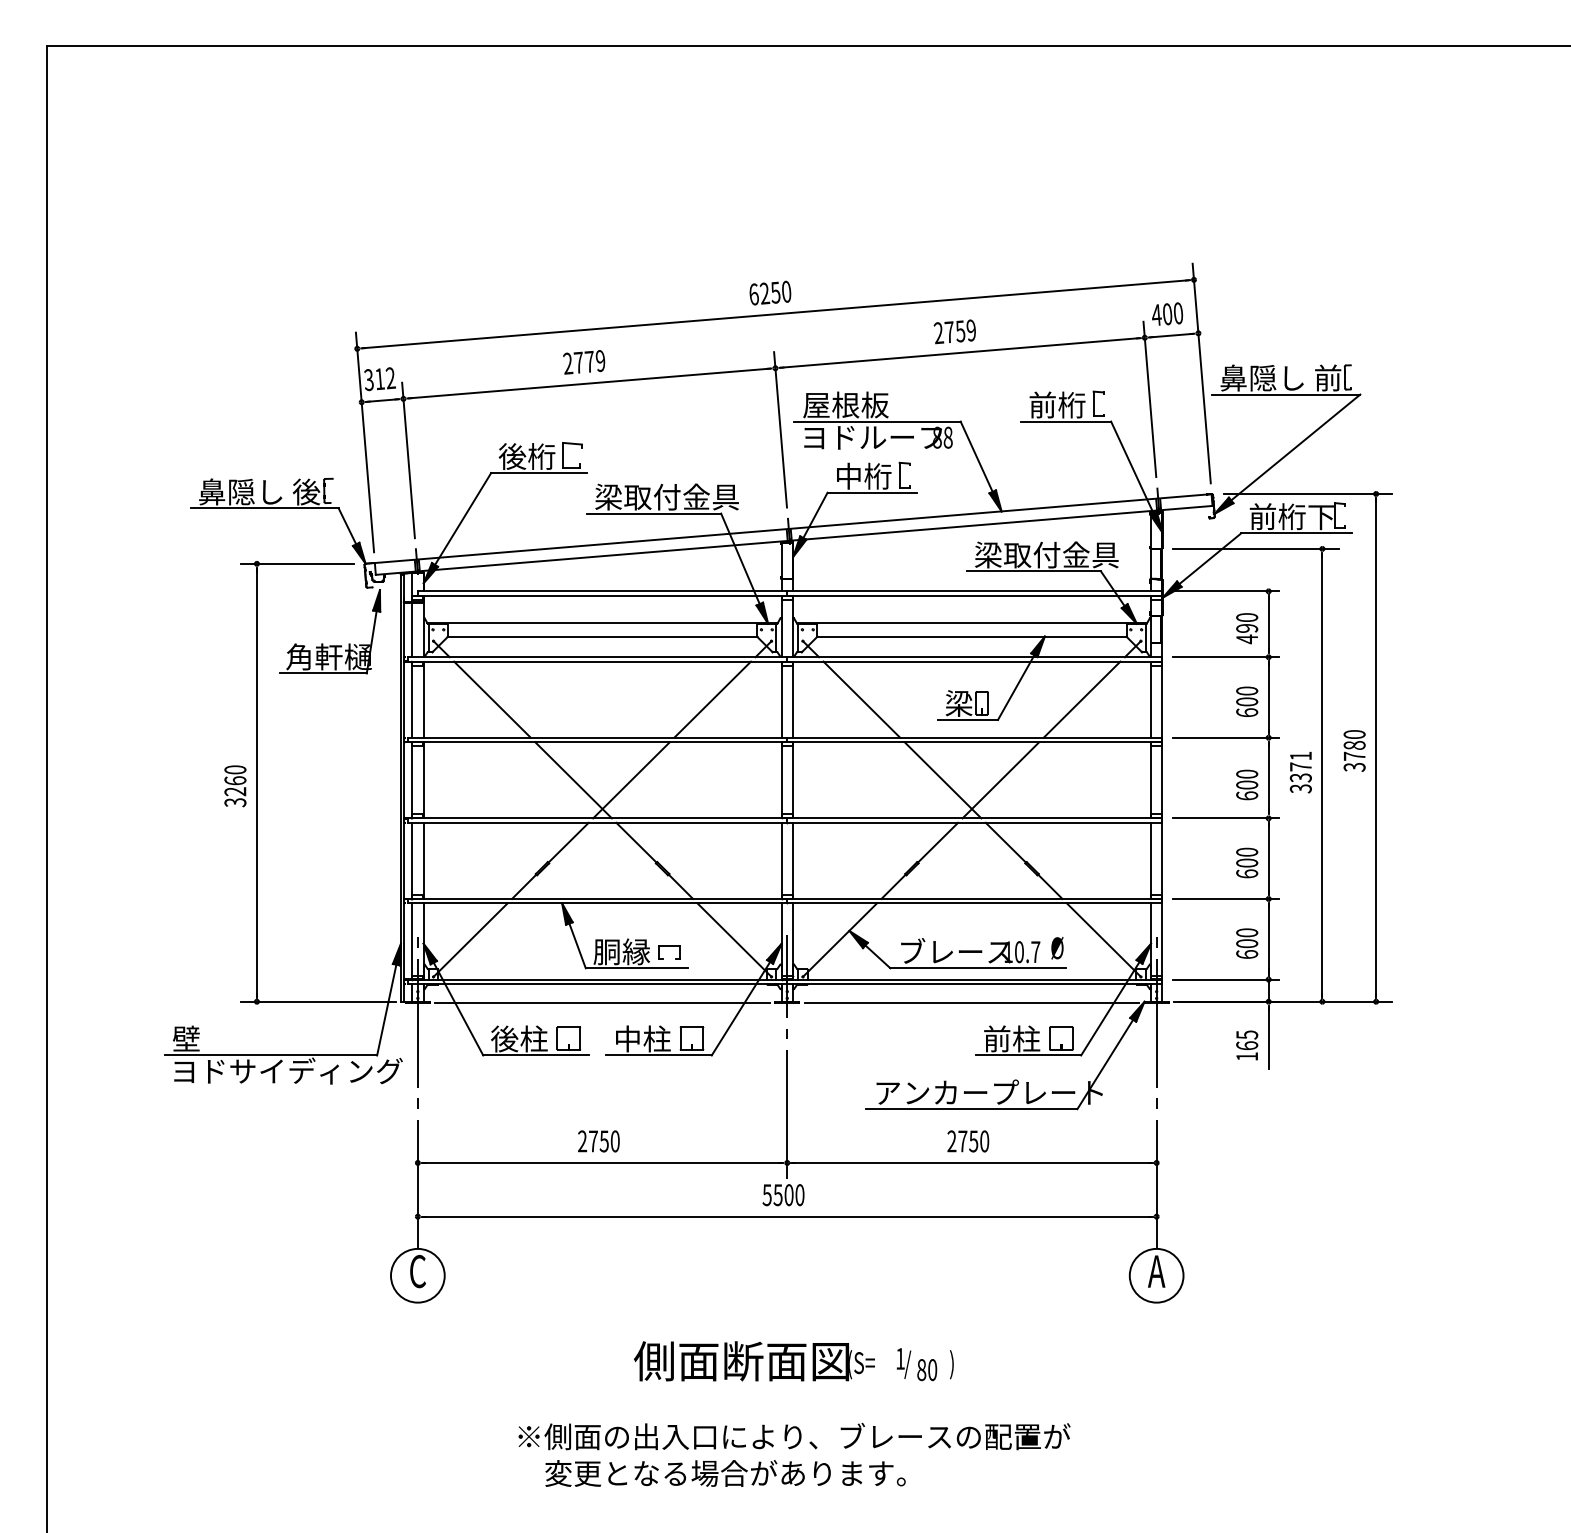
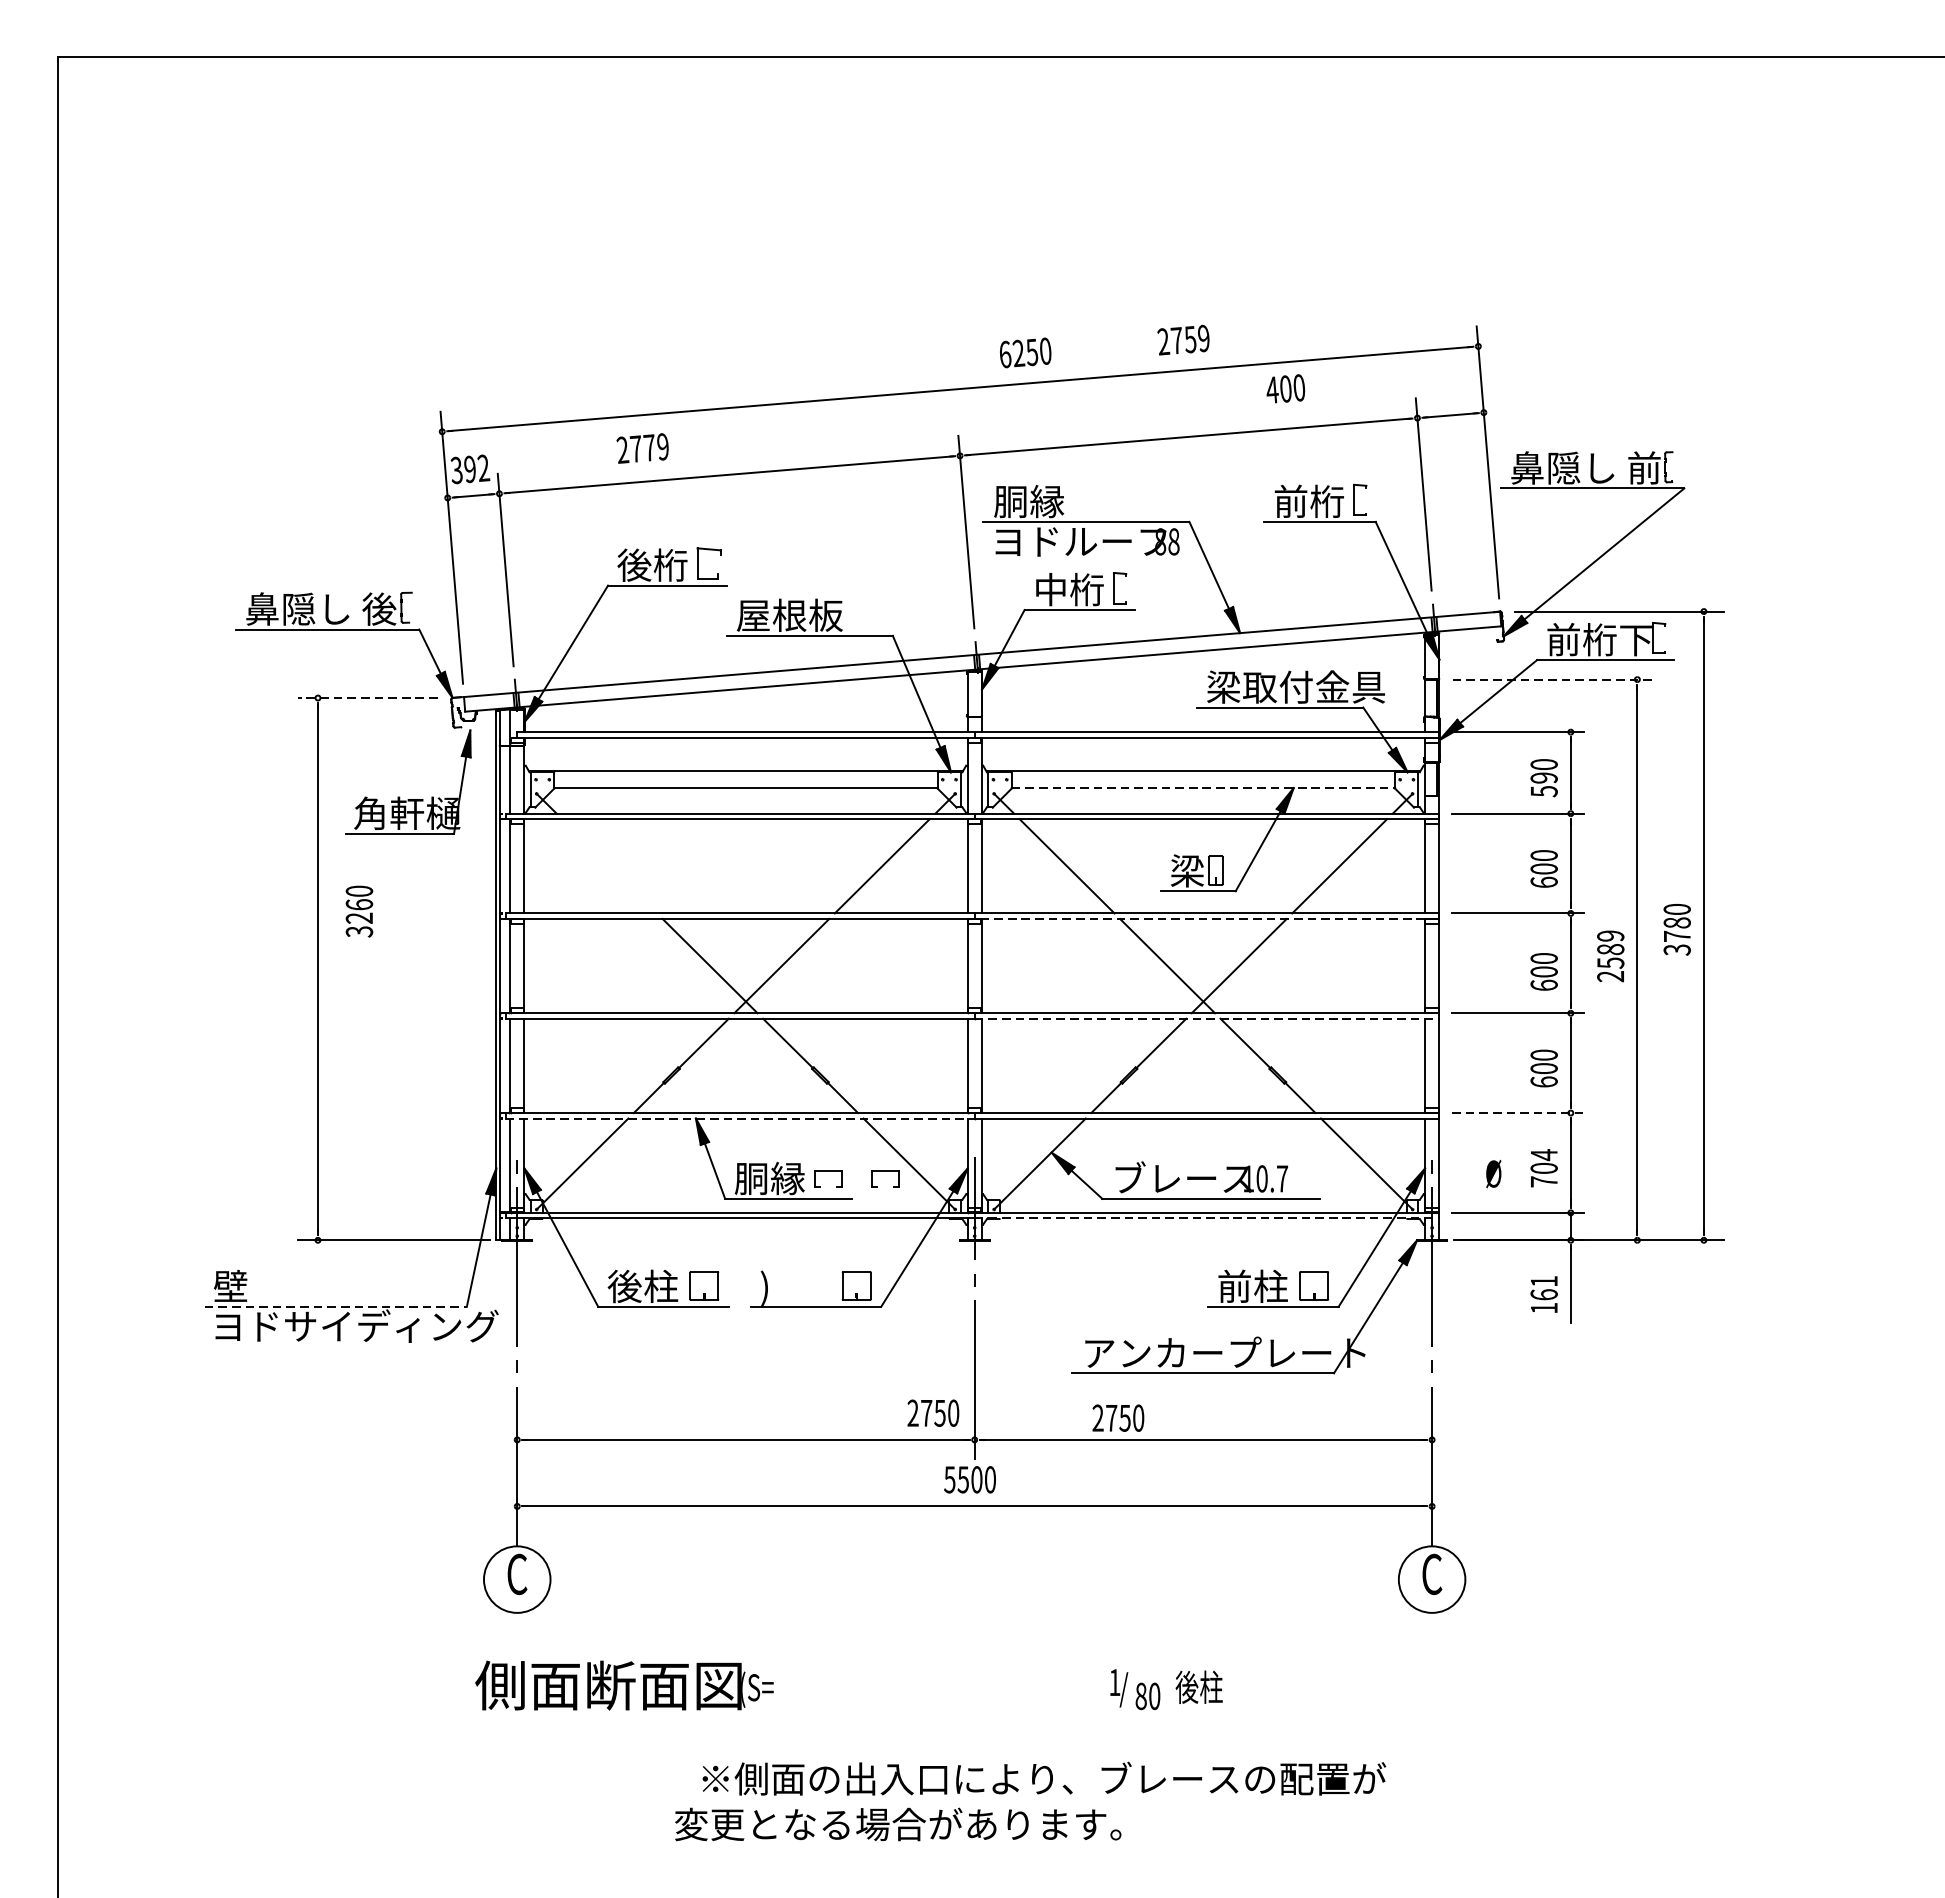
text: (770, 292) -> (1025, 352), moved
text: (1167, 313) -> (1285, 388), moved
text: (954, 331) -> (1183, 339), moved
text: (584, 362) -> (643, 448), moved
text: (379, 379) -> (469, 469), 312 -> 392
text: (845, 404) -> (1046, 500), 屋根板 -> 胴縁
text: (666, 496) -> (825, 614), 梁取付金具 -> 屋根板
line: (1255, 548) -> (1554, 679), solid -> dashed
line: (296, 563) -> (366, 697), solid -> dashed
line: (972, 636) -> (1204, 788), solid -> dashed
text: (1247, 639) -> (1544, 791), 490 -> 590
line: (492, 699) -> (609, 866), removed
line: (974, 742) -> (1206, 919), solid -> dashed
text: (1300, 772) -> (1610, 956), 3371 -> 2589
text: (235, 786) -> (359, 911), moved
line: (975, 822) -> (1207, 1018), solid -> dashed
line: (1226, 898) -> (1518, 1112), solid -> dashed
line: (598, 903) -> (740, 1118), solid -> dashed
text: (1247, 943) -> (1544, 1168), 600 -> 704
text: (1057, 947) -> (1493, 1173), moved
part: (715, 952) -> (885, 1179), added
line: (975, 984) -> (1207, 1218), solid -> dashed
line: (602, 1002) -> (745, 1241), removed
line: (971, 1002) -> (1202, 1241), removed
text: (1247, 1034) -> (1544, 1280), 165 -> 161
text: (642, 1039) -> (795, 1287), 中柱 -> )
line: (271, 1055) -> (336, 1306), solid -> dashed
text: (598, 1141) -> (932, 1413), moved
text: (968, 1141) -> (1118, 1418), moved
text: (1156, 1271) -> (1431, 1574), A -> C
text: (754, 1361) -> (624, 1685), moved
text: (968, 1364) -> (1199, 1689), ) -> 後柱
text: (794, 1436) -> (1044, 1778), moved

